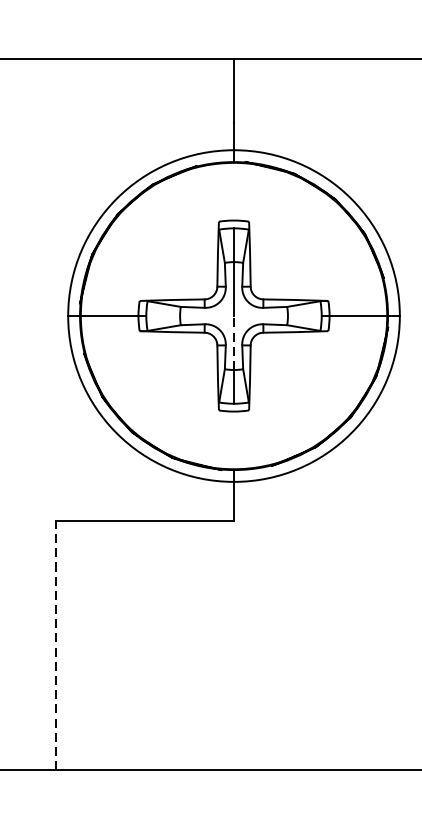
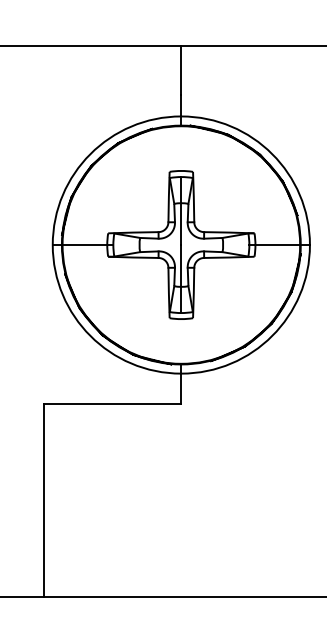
line: (234, 342) -> (181, 265), dashed -> solid
line: (56, 645) -> (43, 500), dashed -> solid

